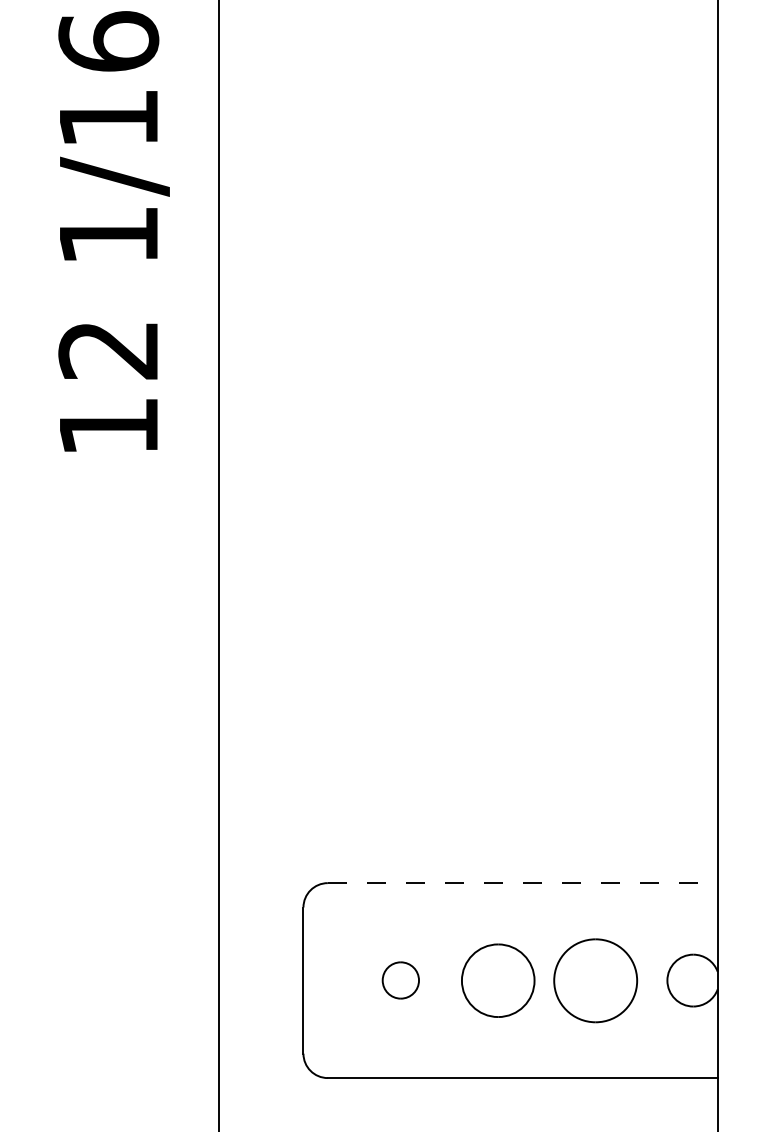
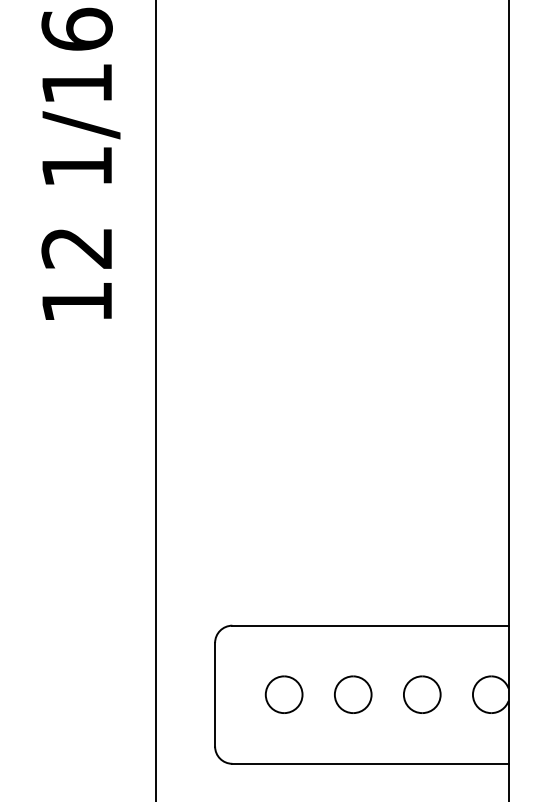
line: (522, 882) -> (370, 625), dashed -> solid
part: (399, 980) -> (283, 694), size x1.43
part: (498, 980) -> (353, 694), size x0.71
part: (596, 980) -> (422, 694), size x0.62

